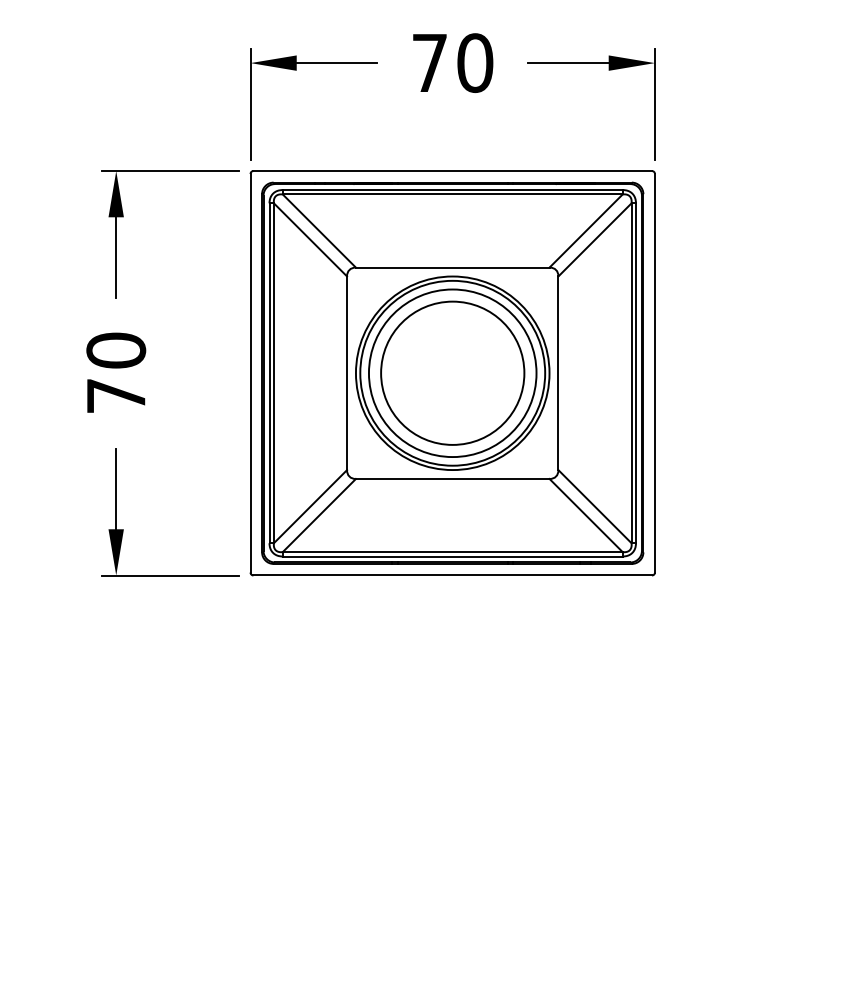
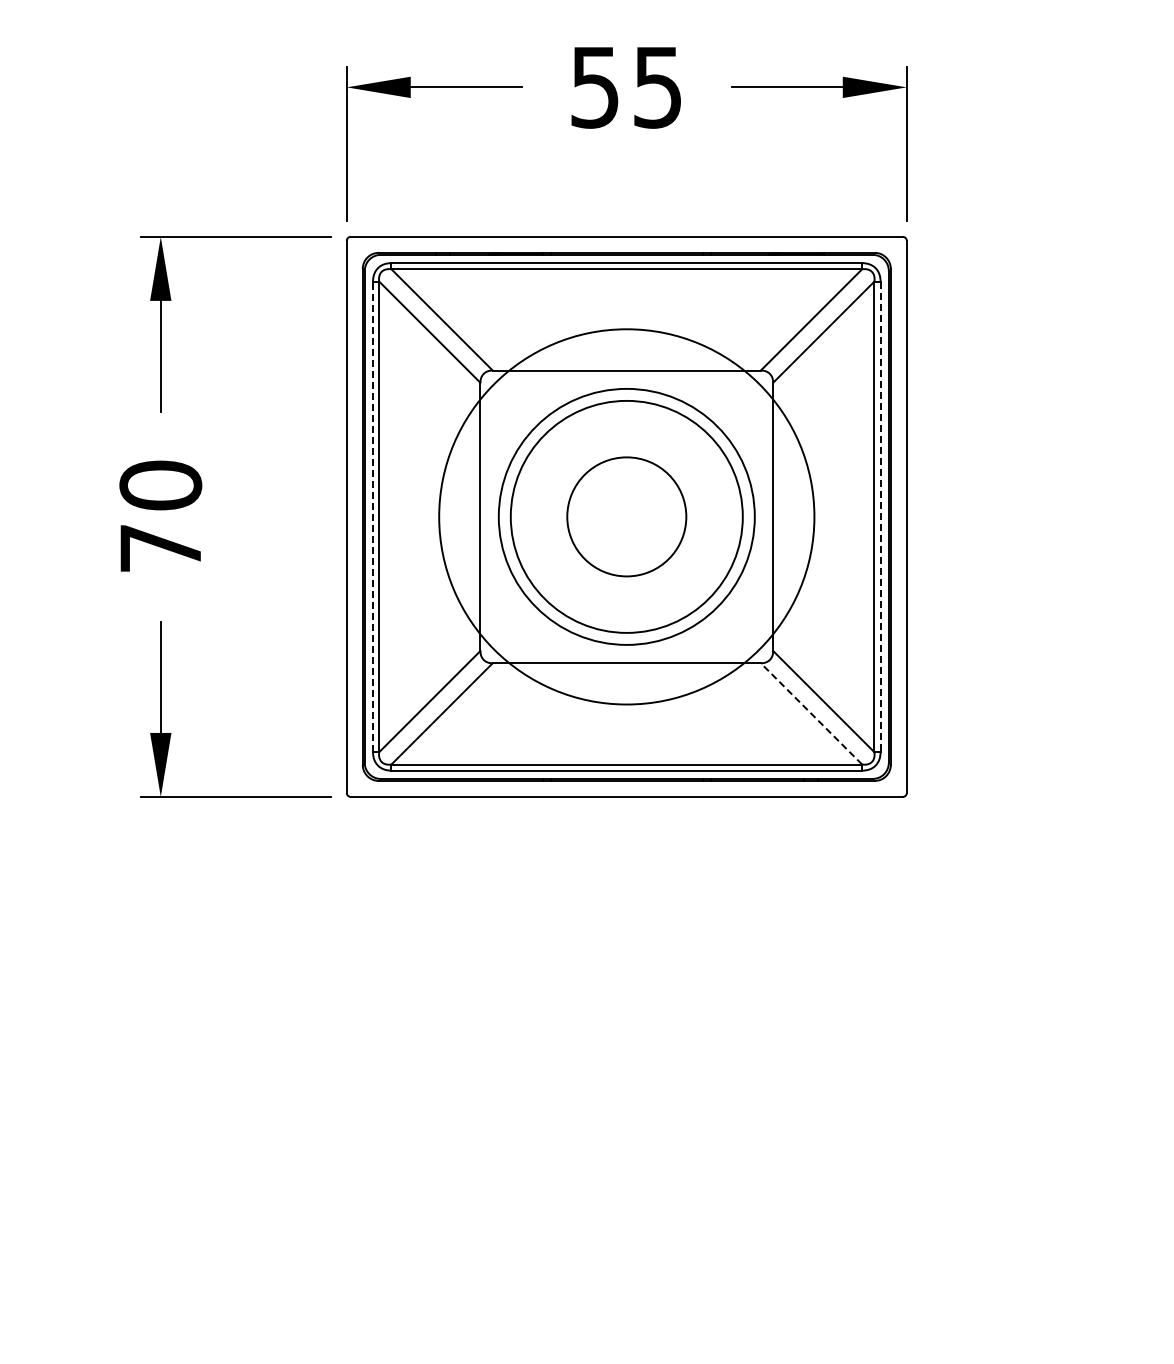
text: (452, 63) -> (626, 87), 70 -> 55
line: (269, 372) -> (373, 516), solid -> dashed
circle: (452, 372) -> (626, 516), size x0.6
circle: (452, 372) -> (626, 516), size x1.4
line: (635, 373) -> (880, 517), solid -> dashed
line: (586, 515) -> (811, 713), solid -> dashed

